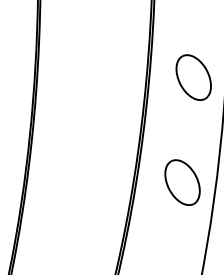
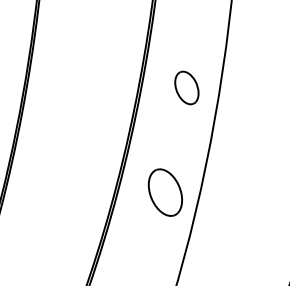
part: (193, 77) -> (186, 87), size x0.7

